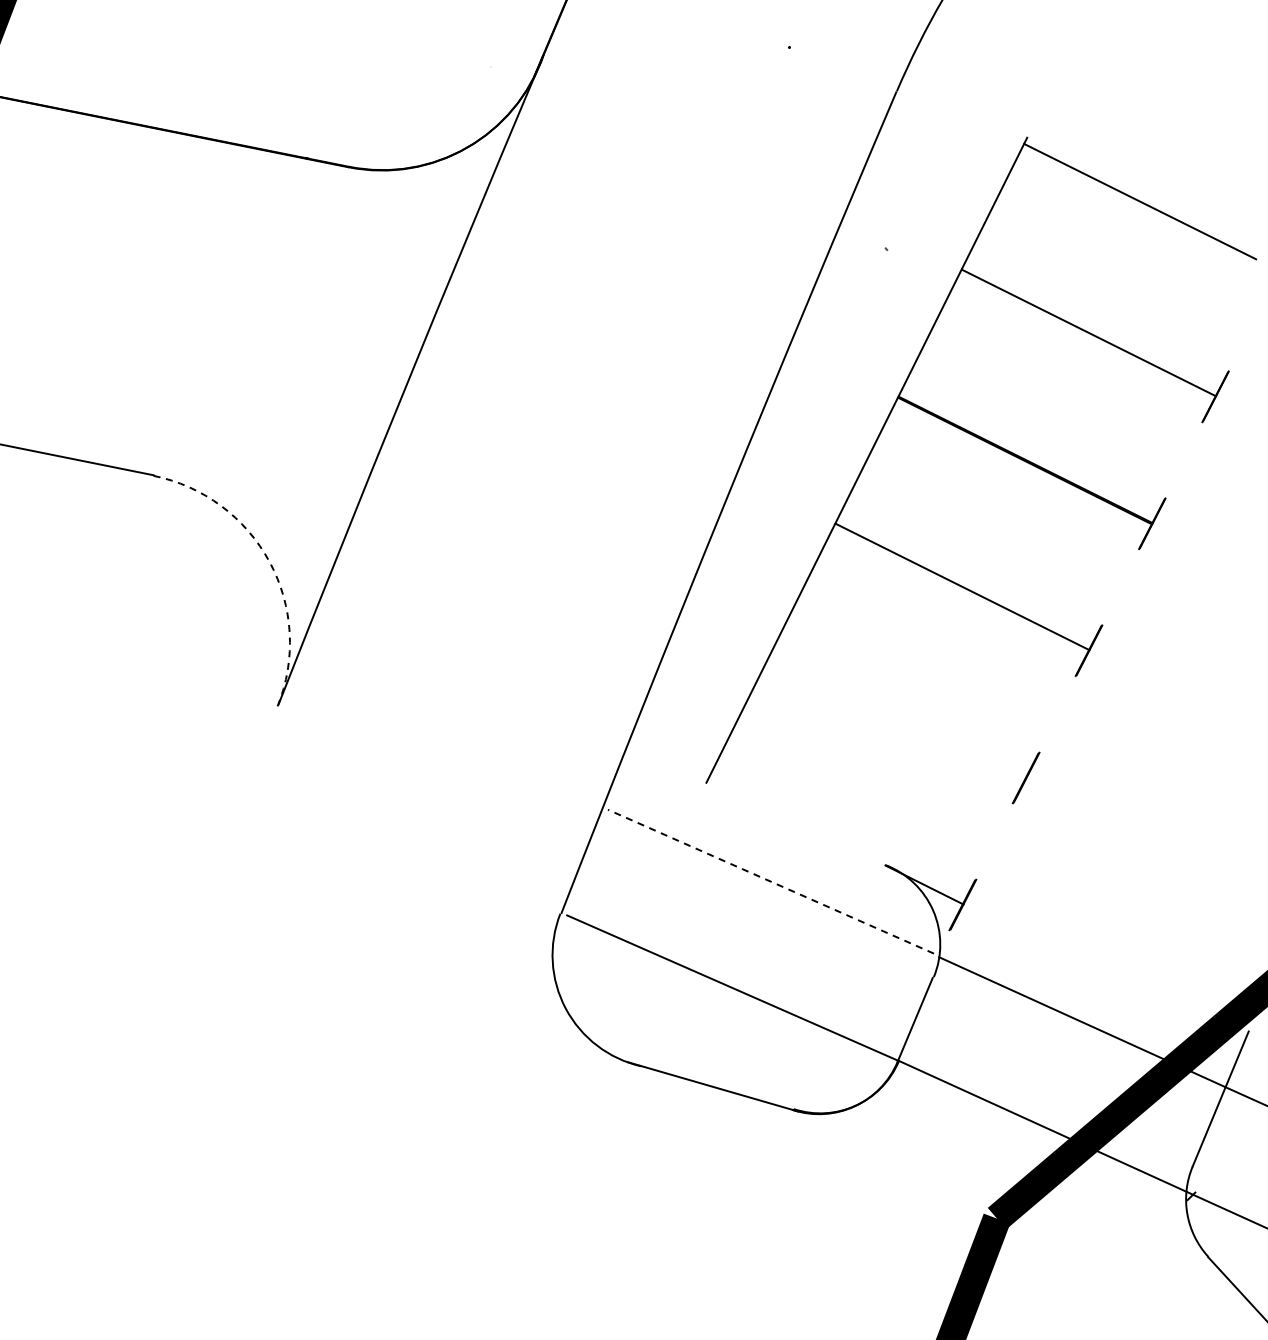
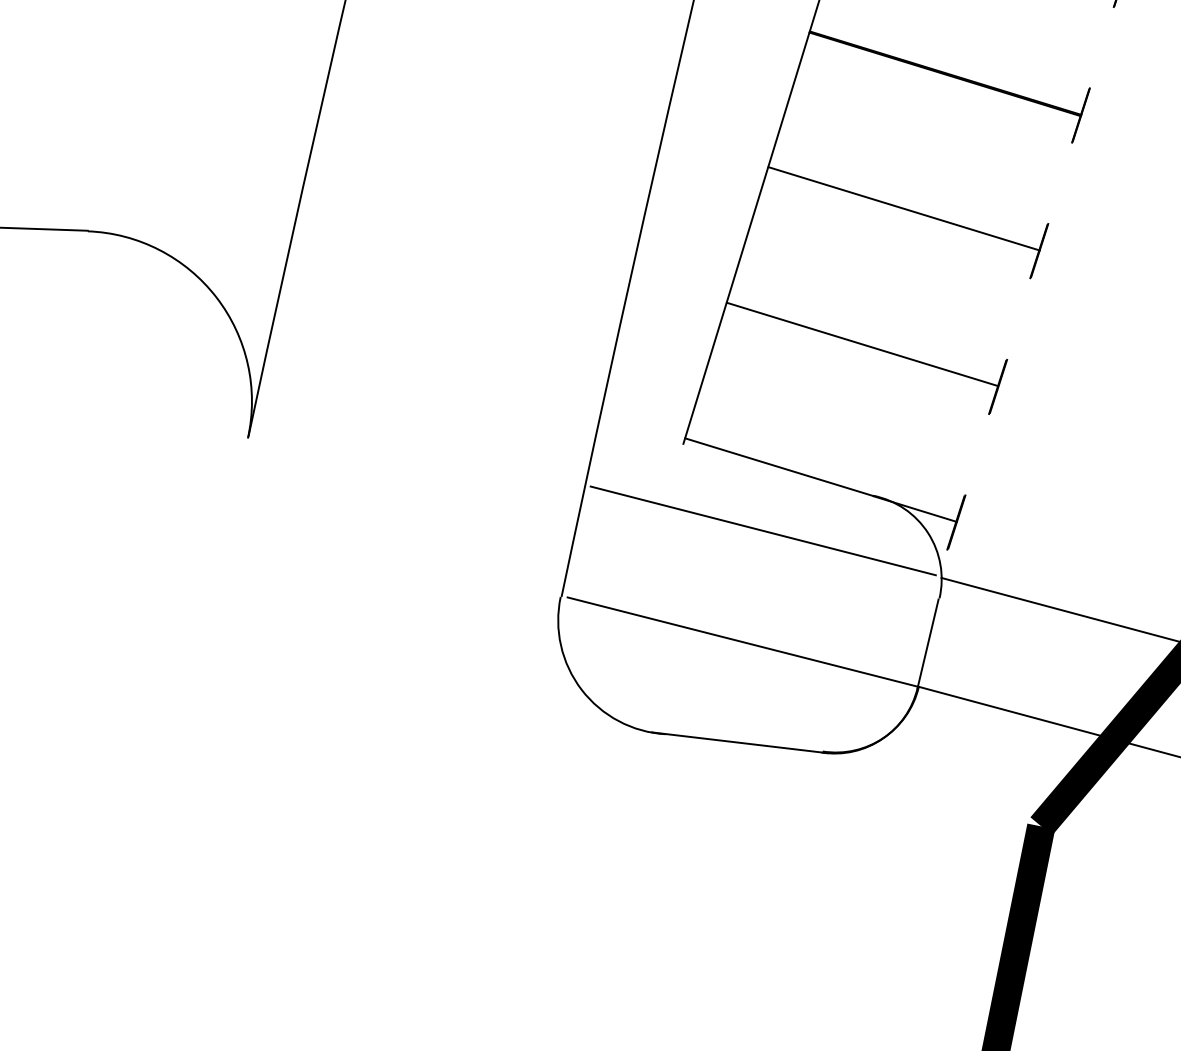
arc: (269, 562) -> (216, 297), dashed -> solid
line: (899, 713) -> (862, 343), added
line: (797, 821) -> (779, 467), added
line: (770, 881) -> (762, 530), dashed -> solid

